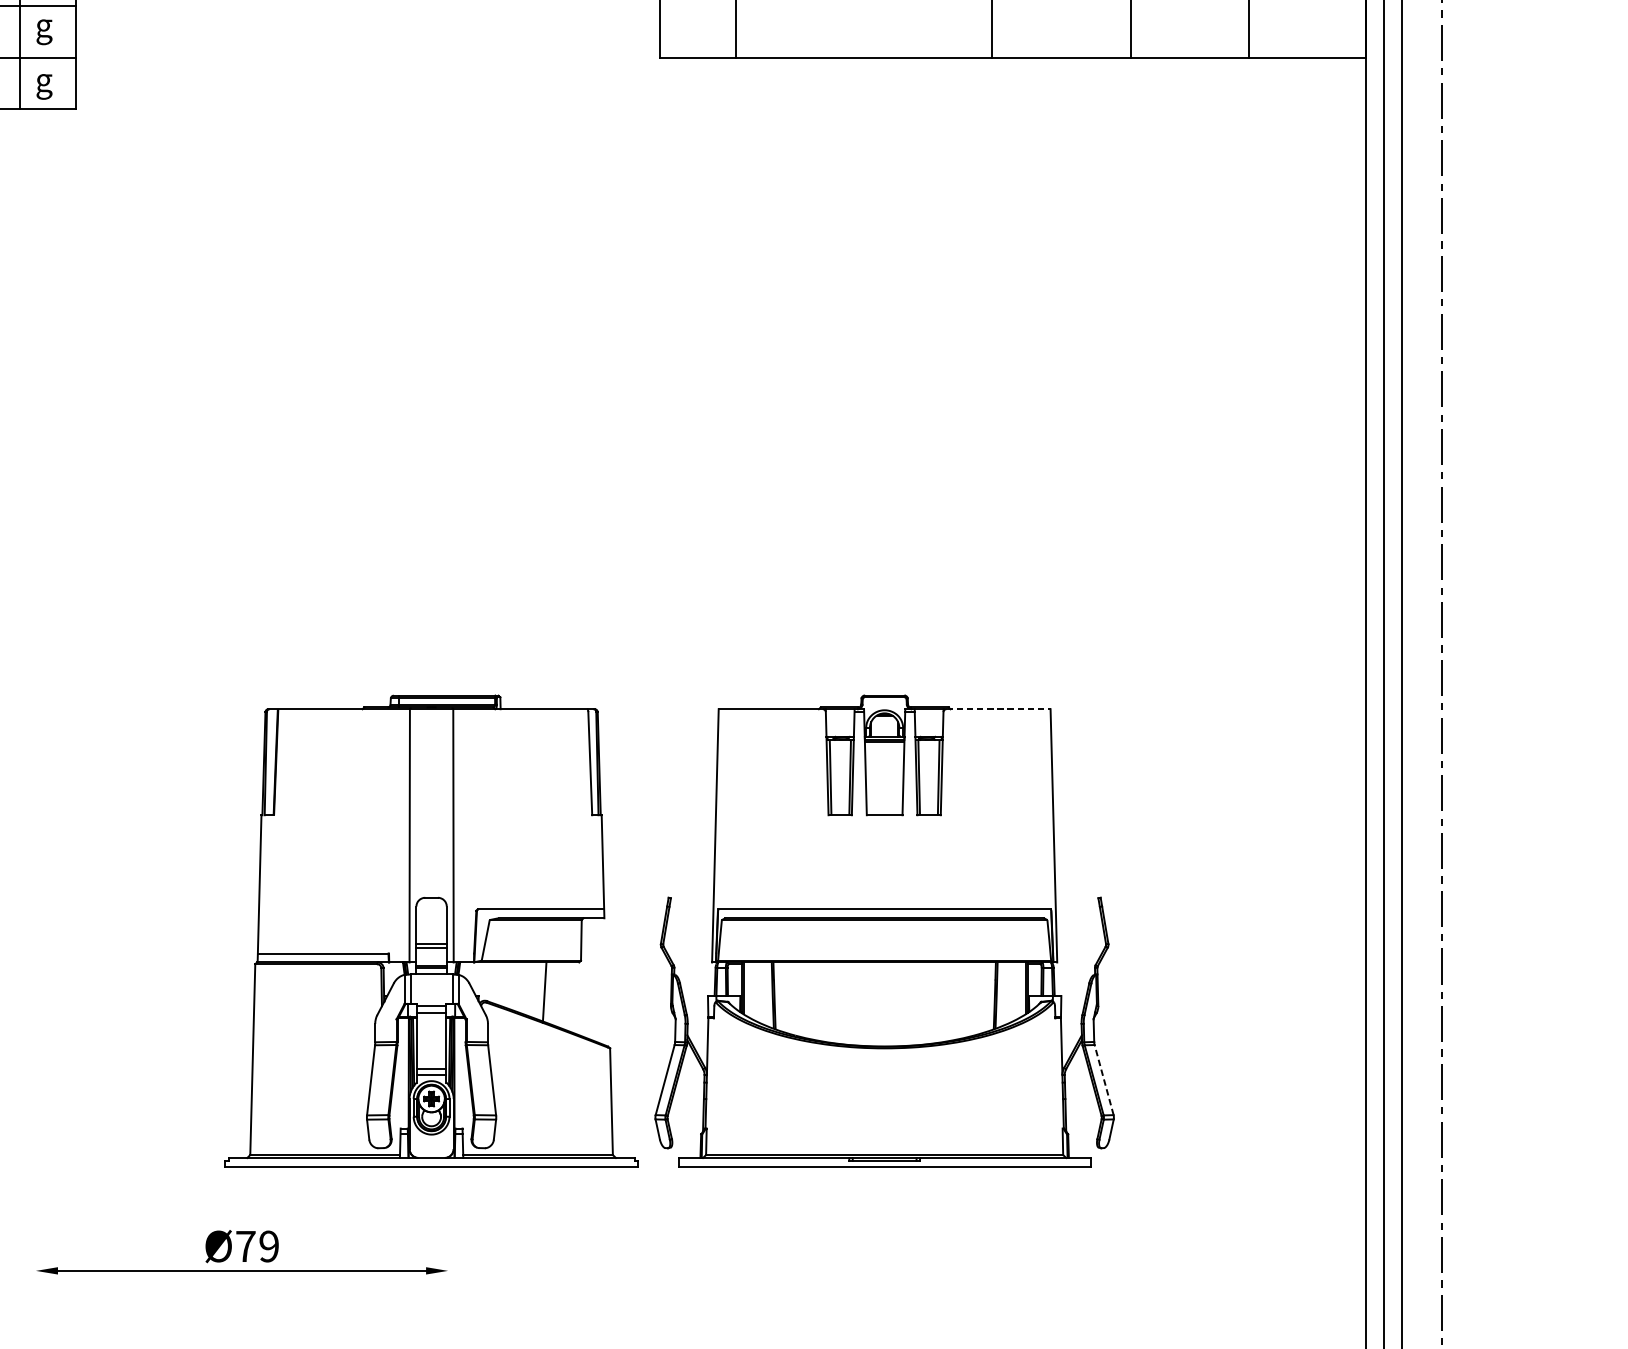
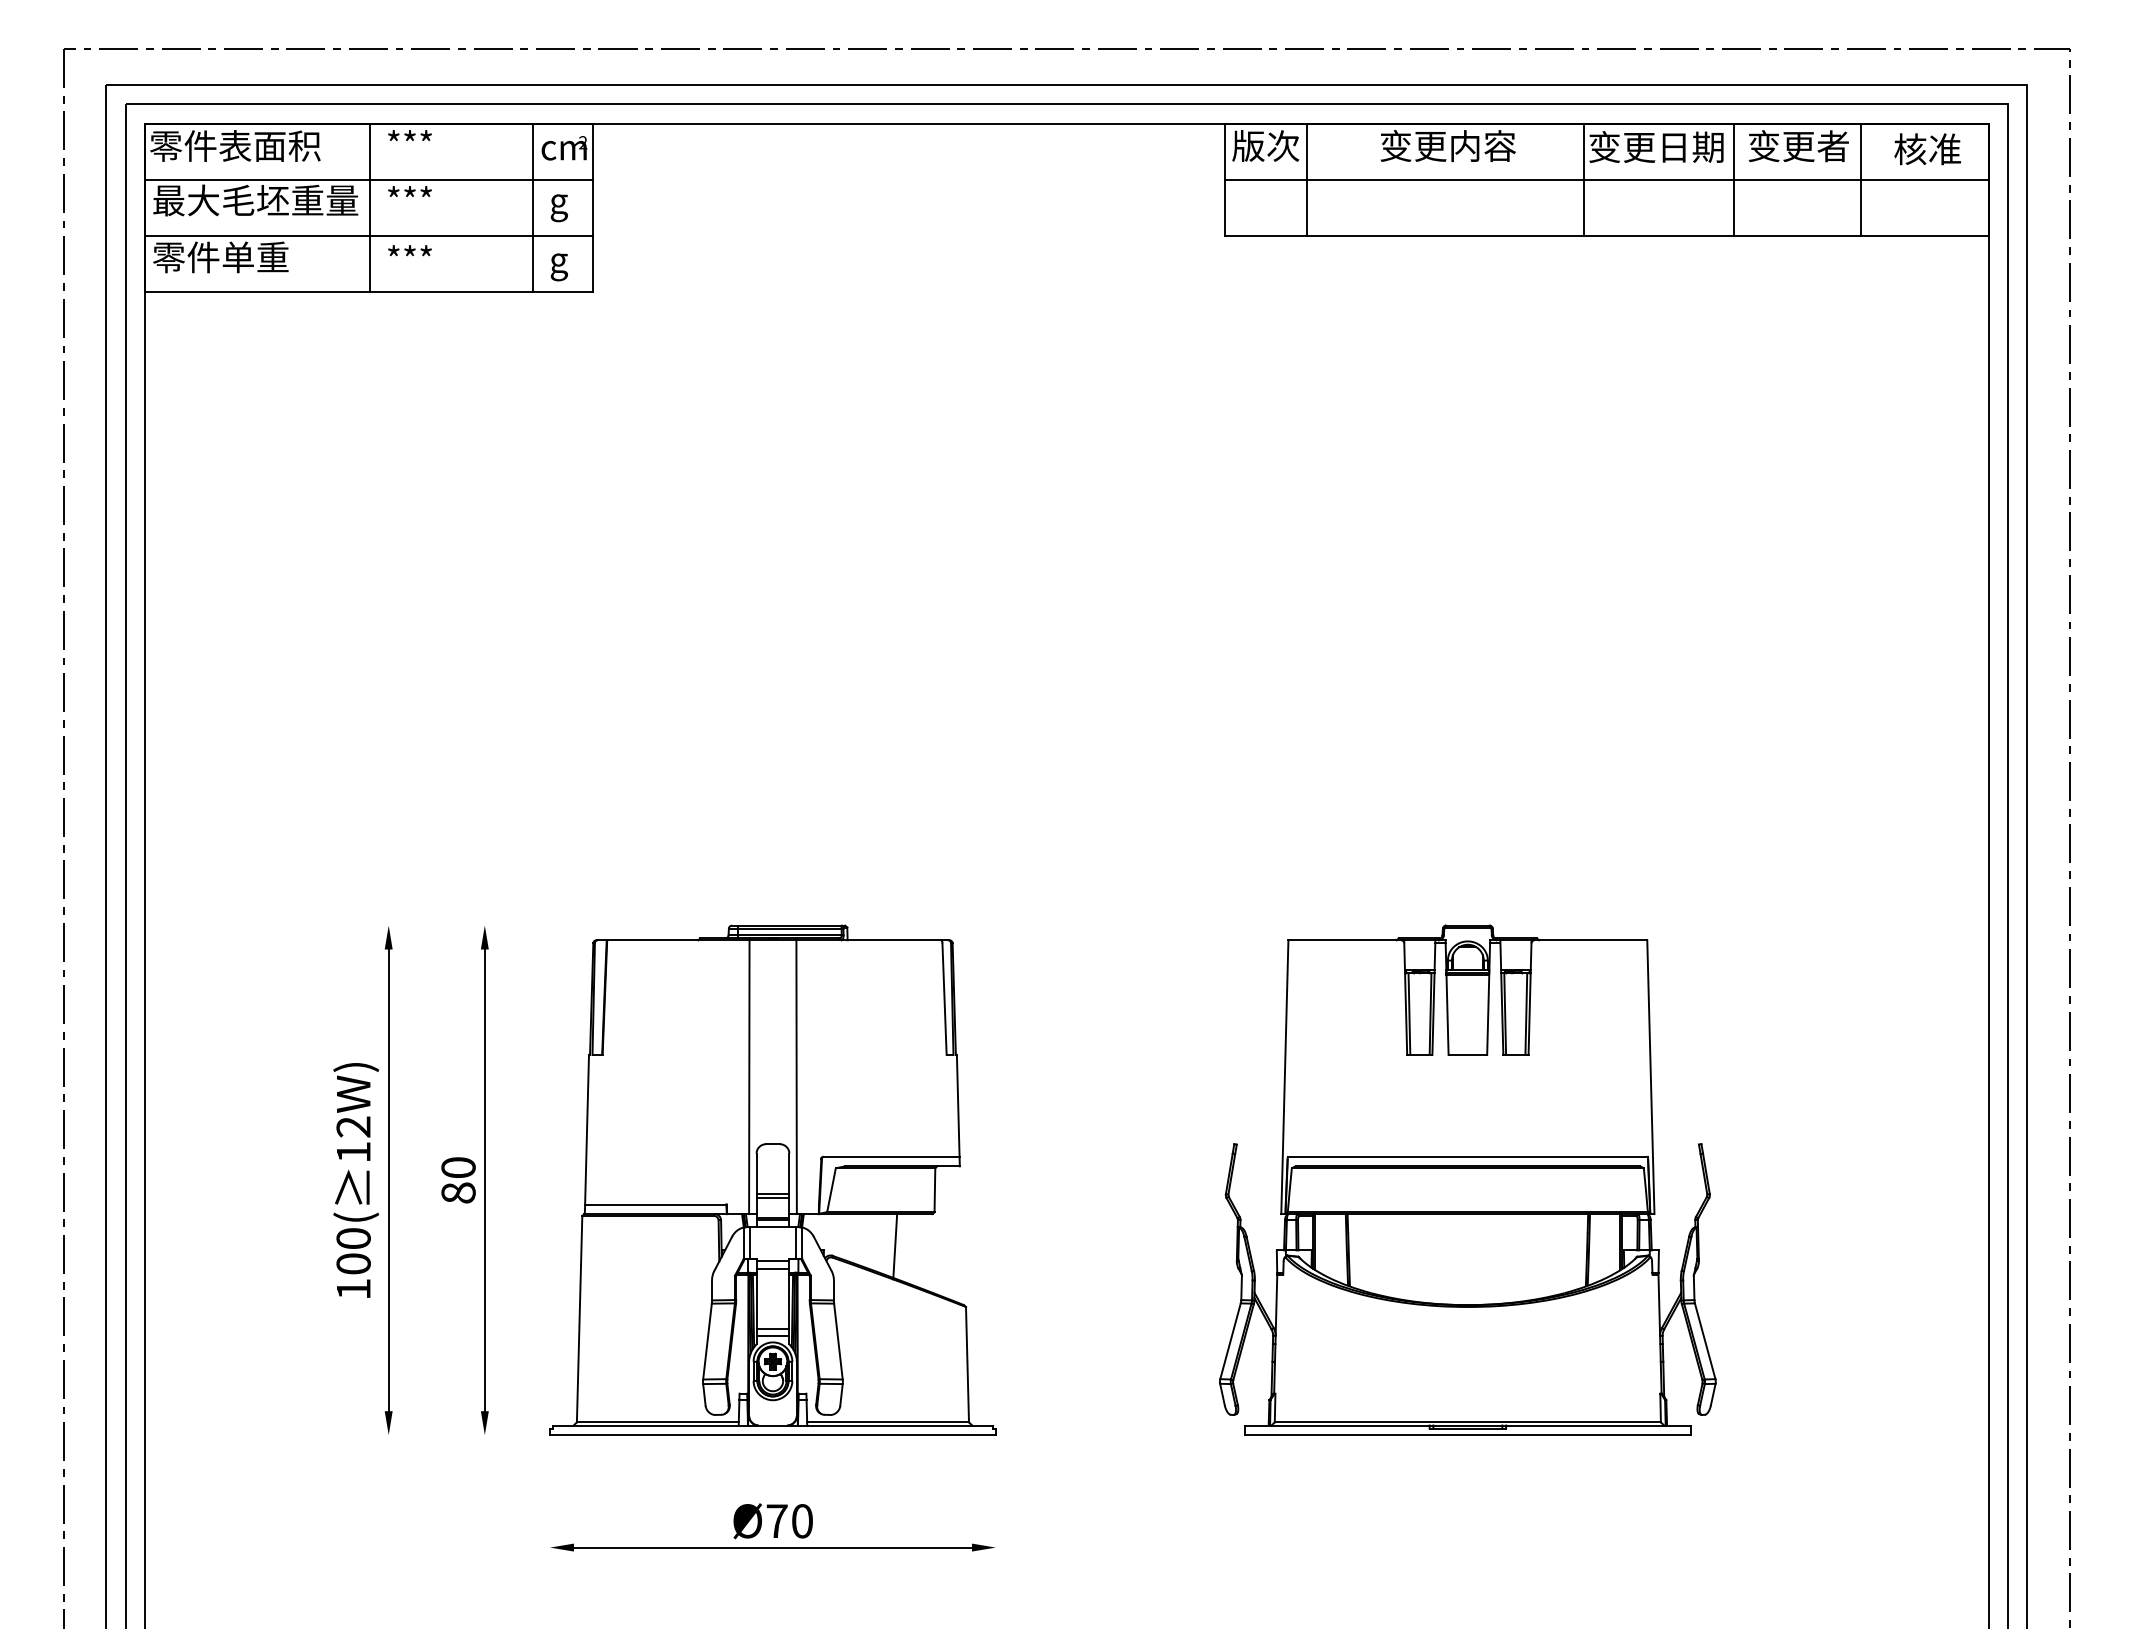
line: (1012, 6) -> (1606, 180), added
line: (998, 709) -> (1591, 940), dashed -> solid
part: (431, 930) -> (772, 1179), moved
line: (1104, 1079) -> (1705, 1340), dashed -> solid
text: (269, 1246) -> (802, 1521), Ø79 -> Ø70

